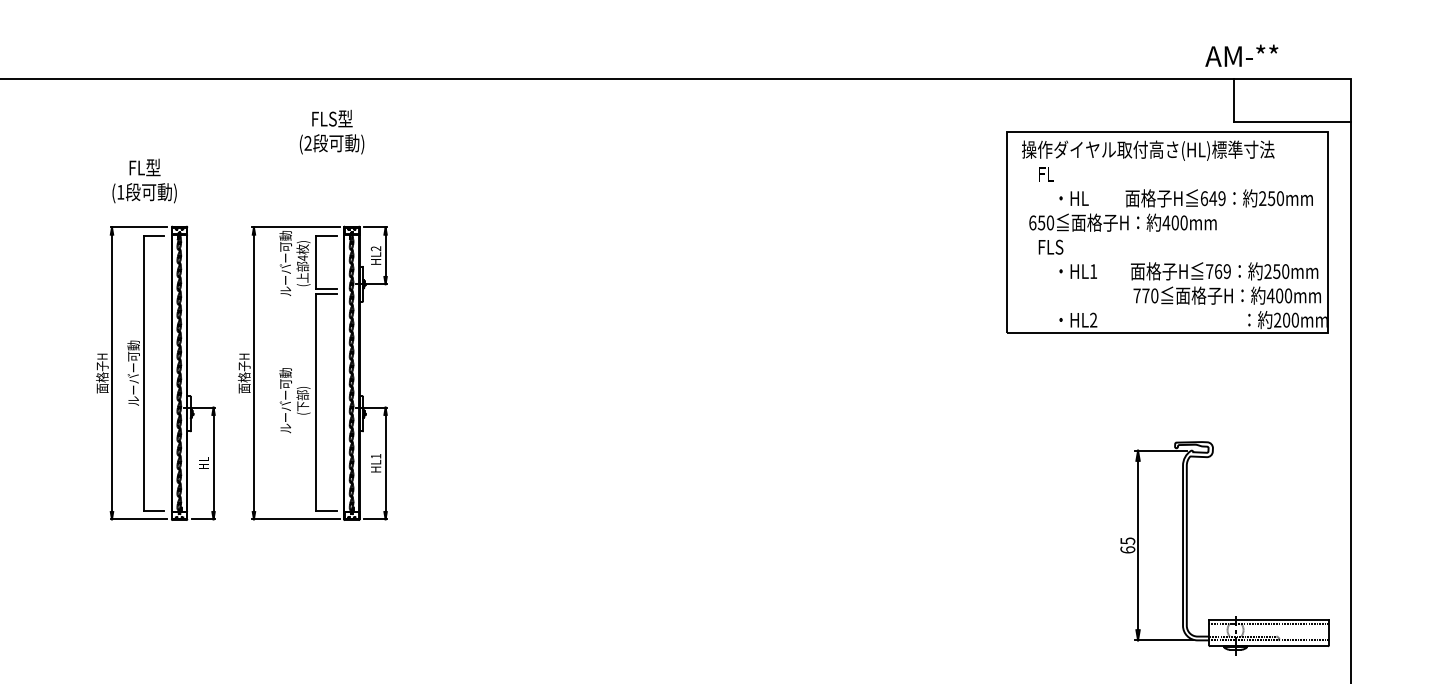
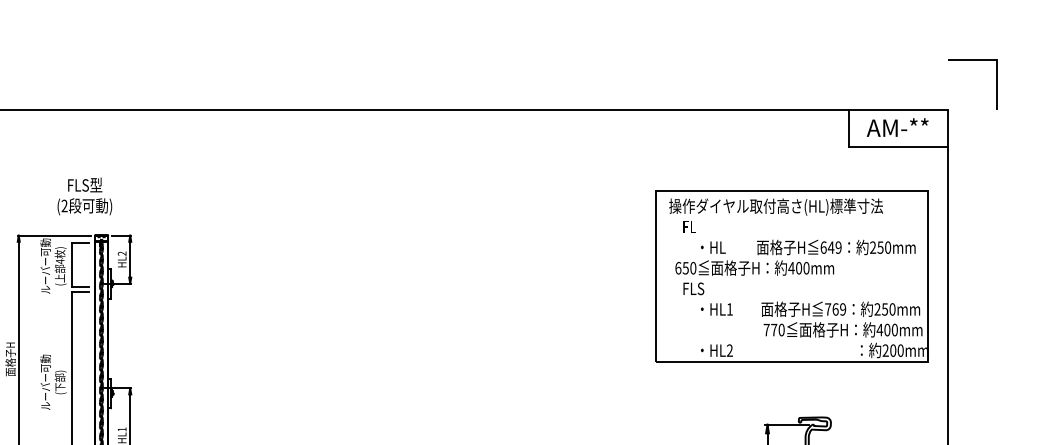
line: (1380, 20) -> (972, 60), added
text: (1241, 55) -> (897, 127), moved
text: (331, 131) -> (84, 195), moved
part: (1167, 232) -> (792, 276), moved

